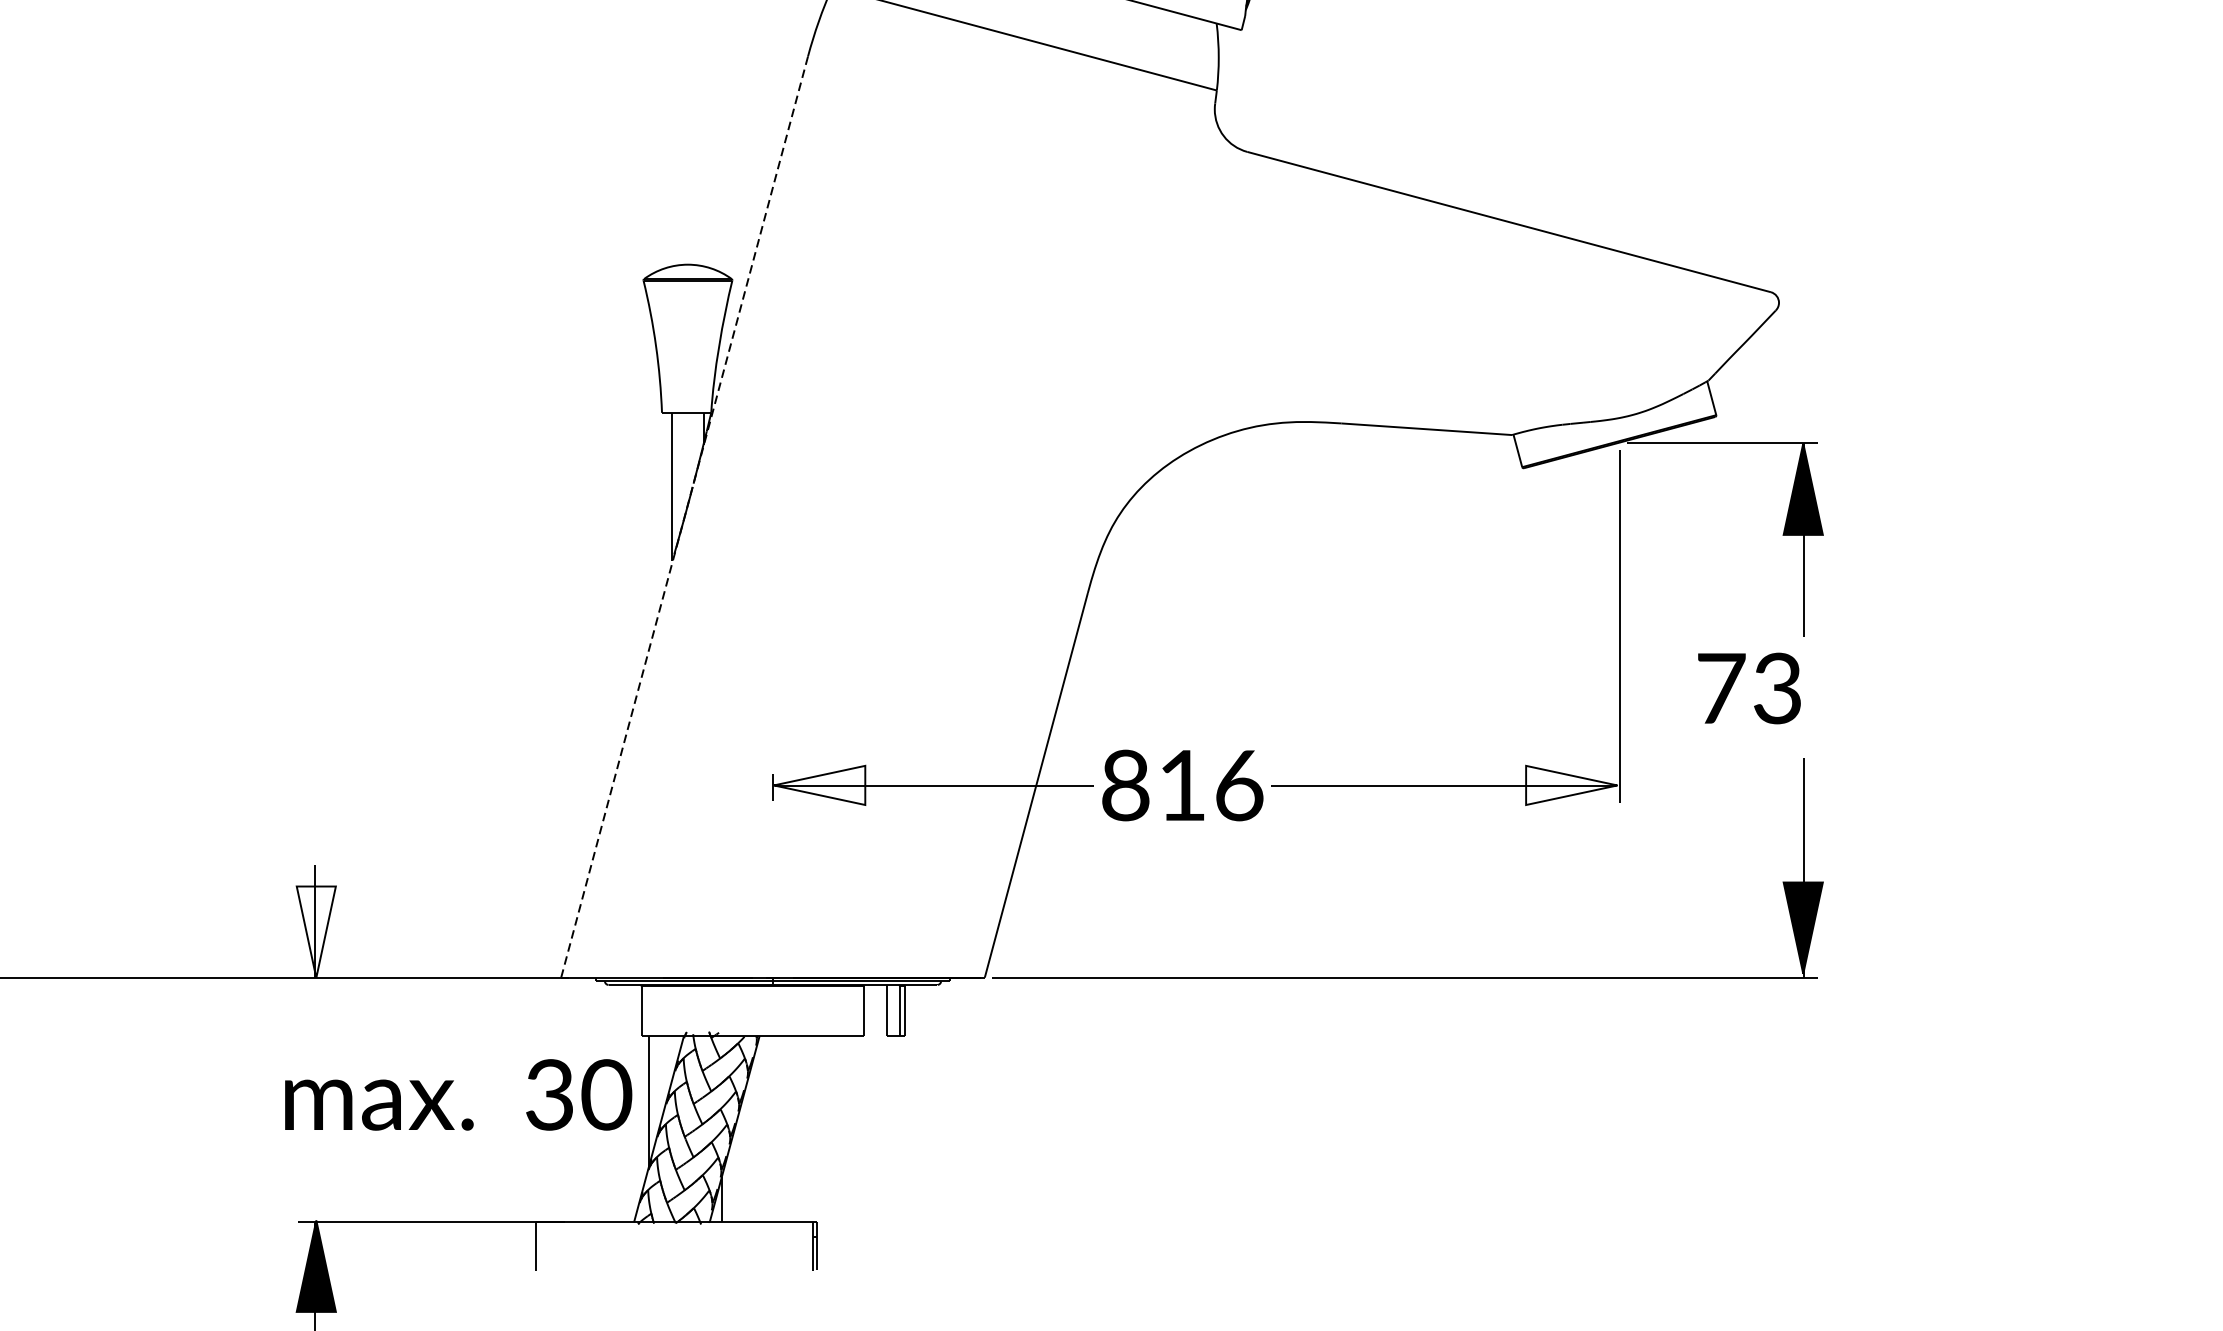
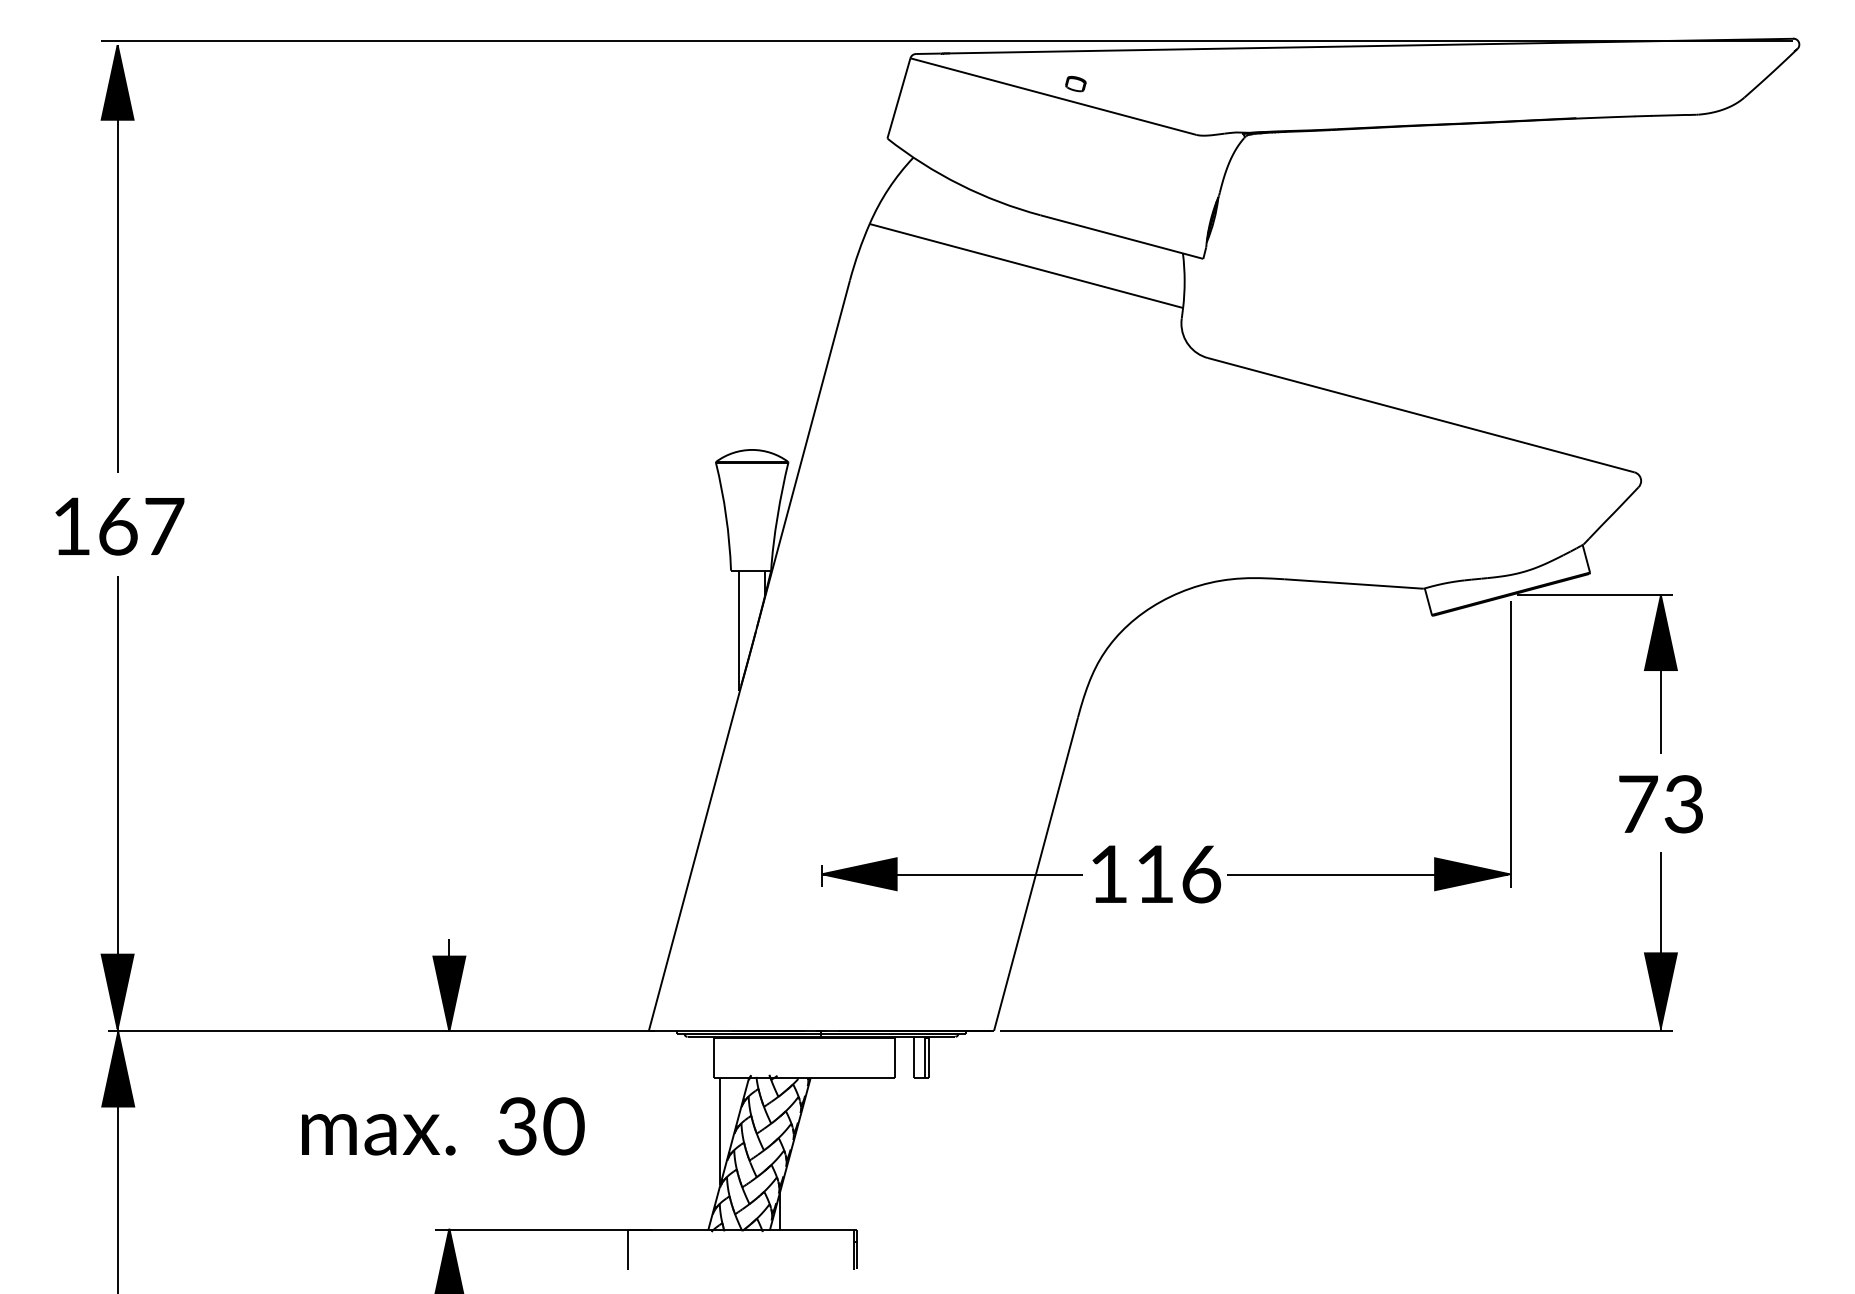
line: (684, 518) -> (749, 656), dashed -> solid
text: (1748, 688) -> (1660, 804), moved
fill: (819, 785) -> (859, 874), added
text: (1125, 785) -> (1108, 874), 816 -> 116
fill: (1572, 785) -> (1472, 874), added
fill: (316, 931) -> (449, 993), added
text: (458, 1095) -> (443, 1126), moved

